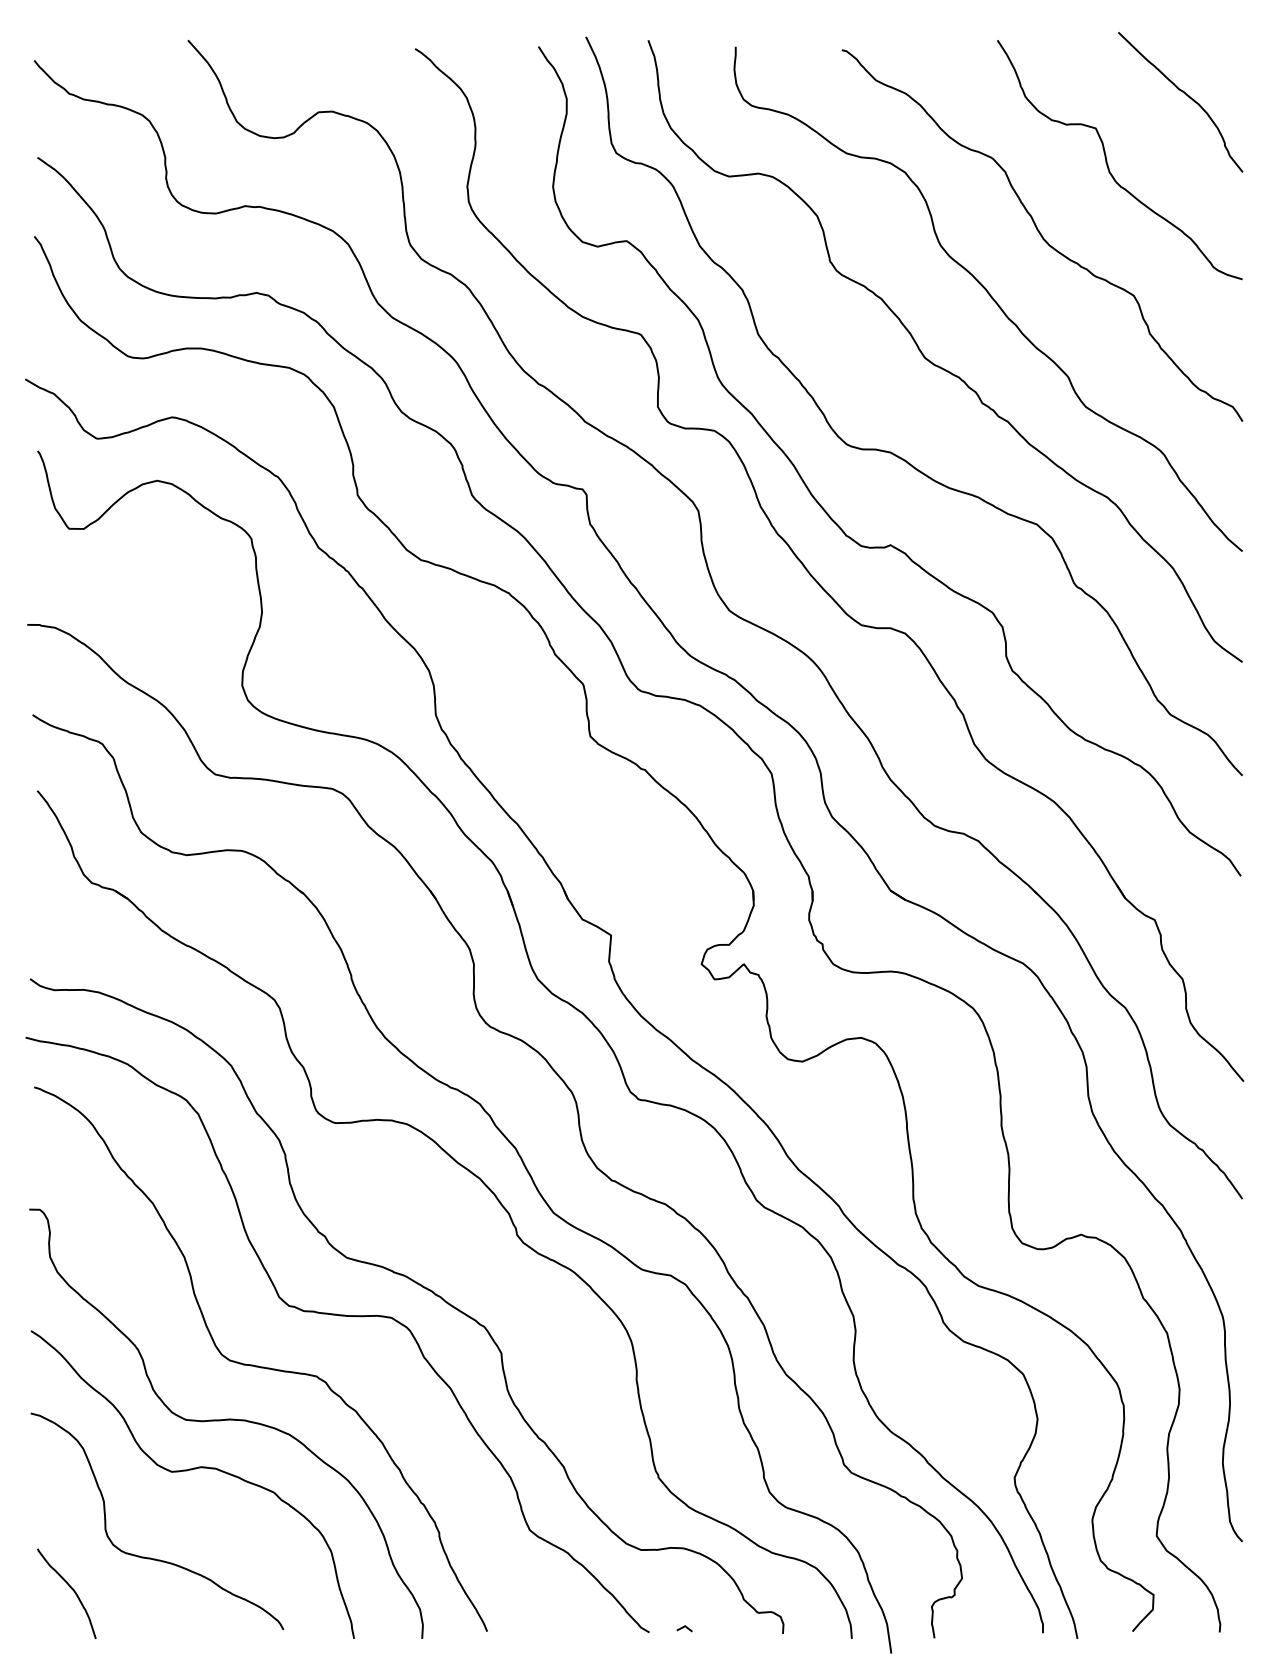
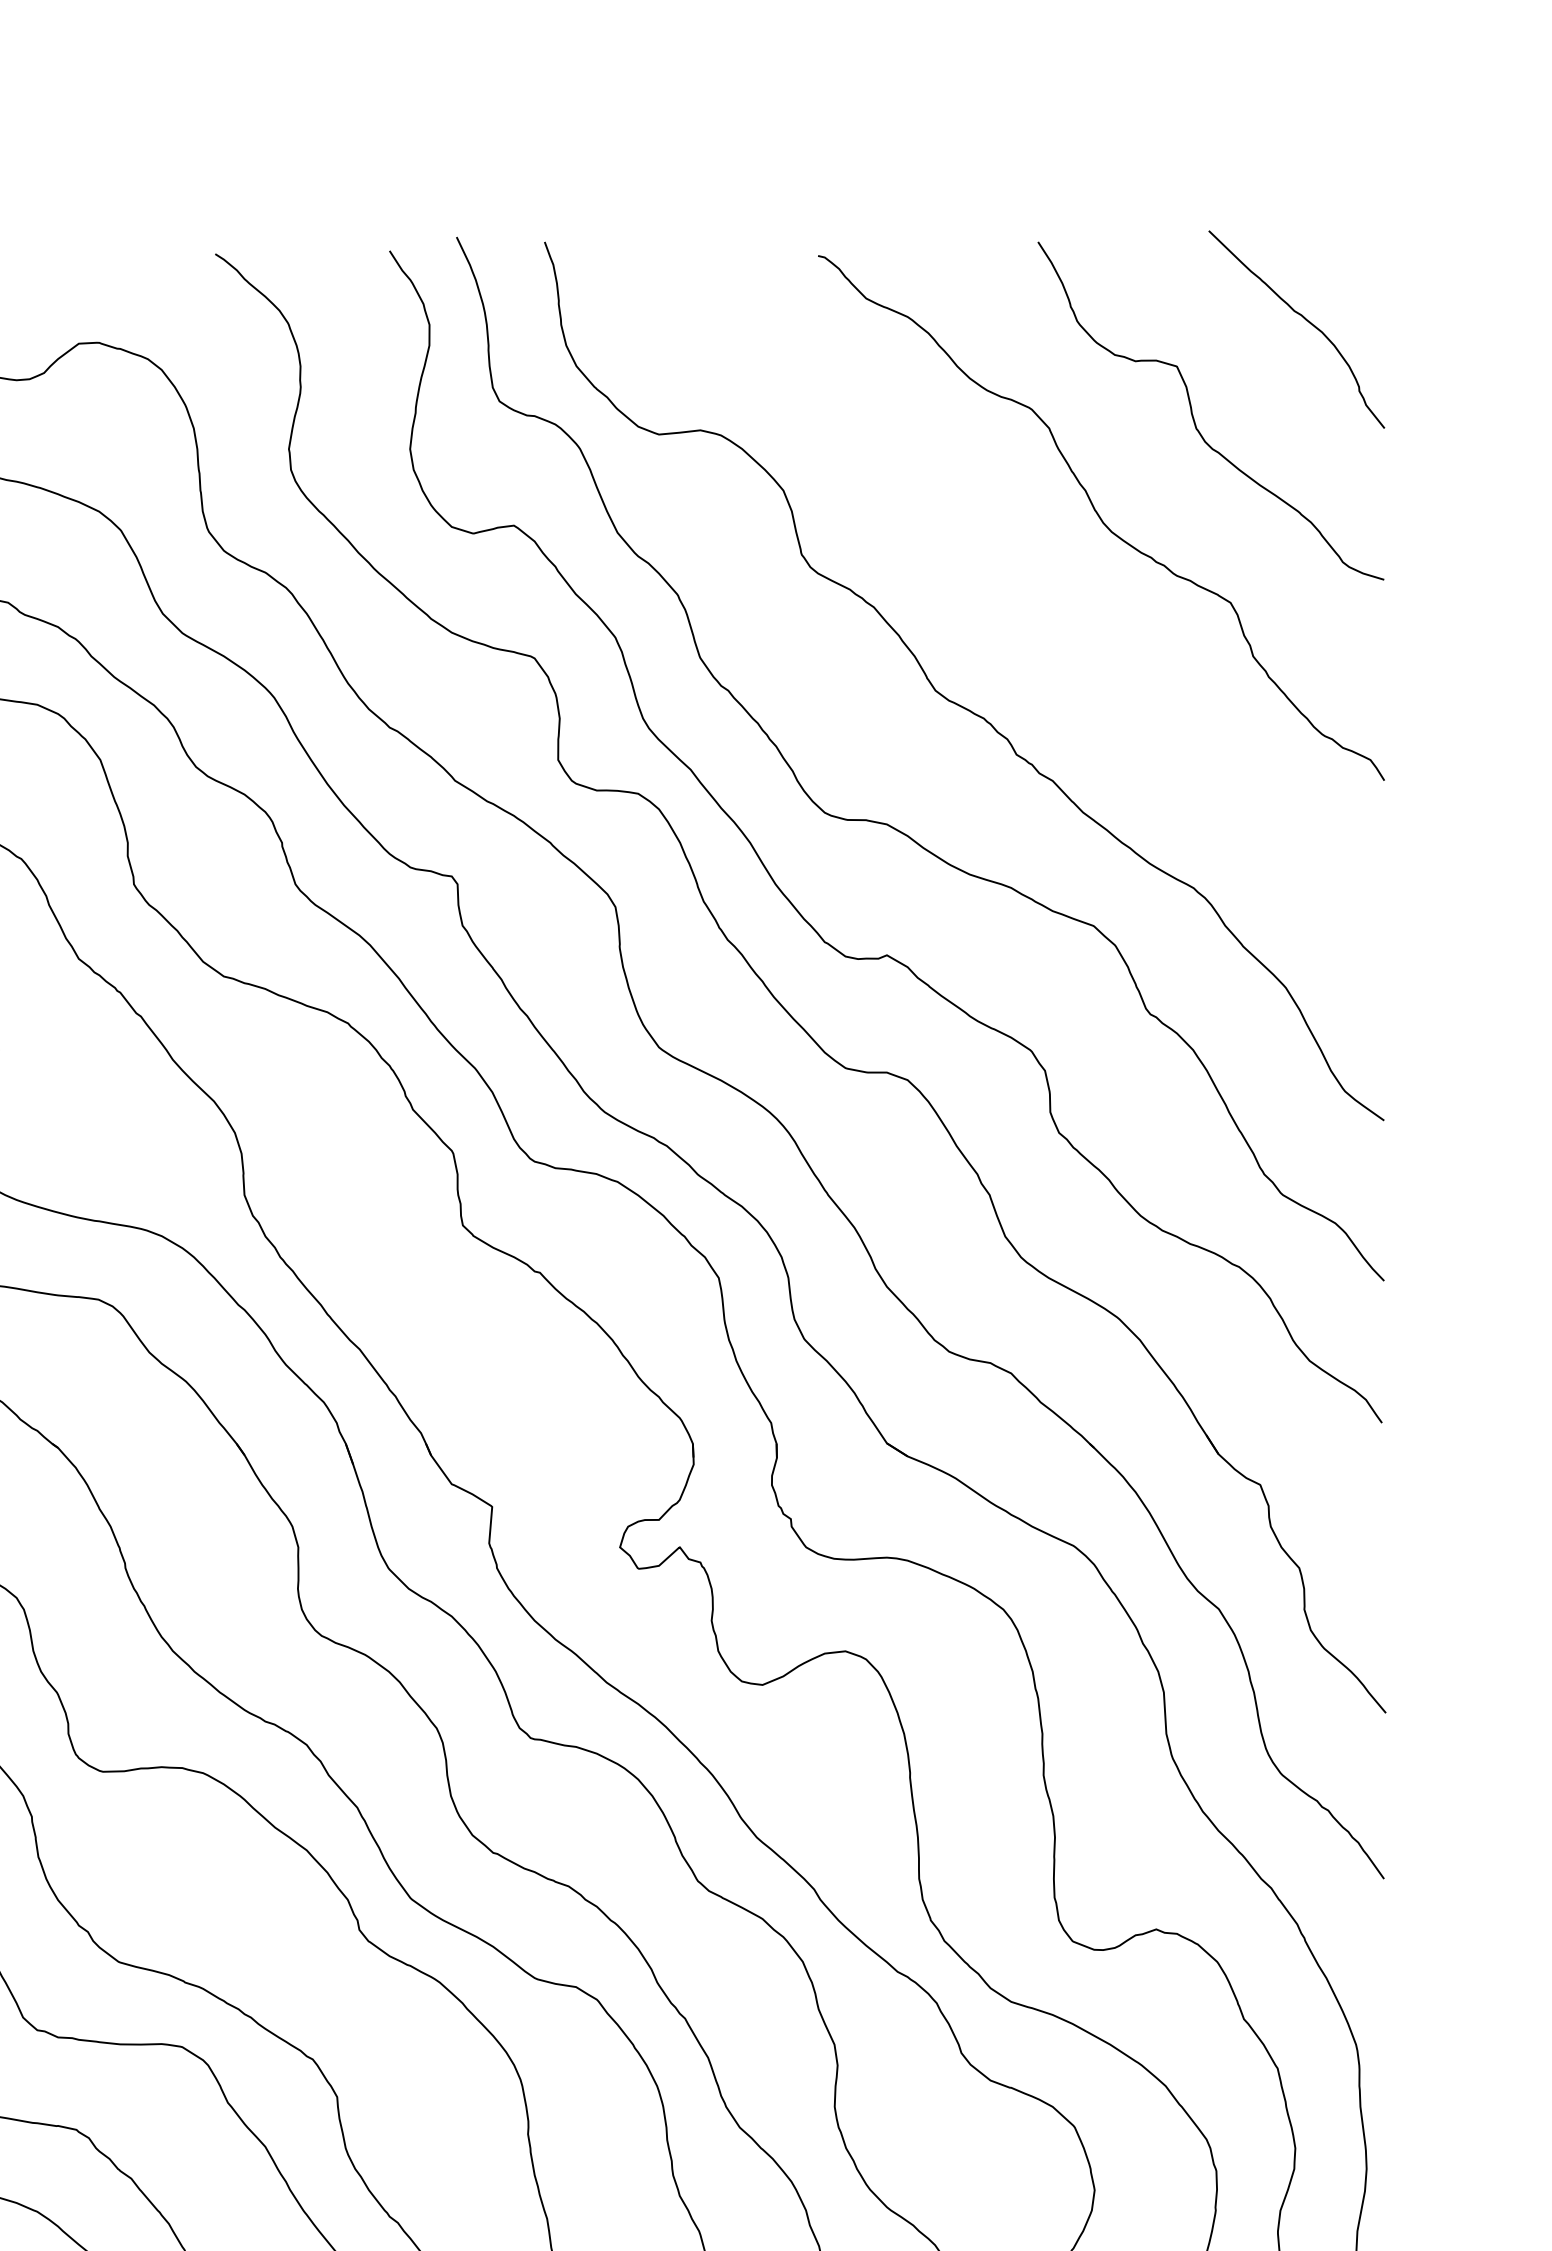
curve: (989, 296) -> (1026, 603), removed

